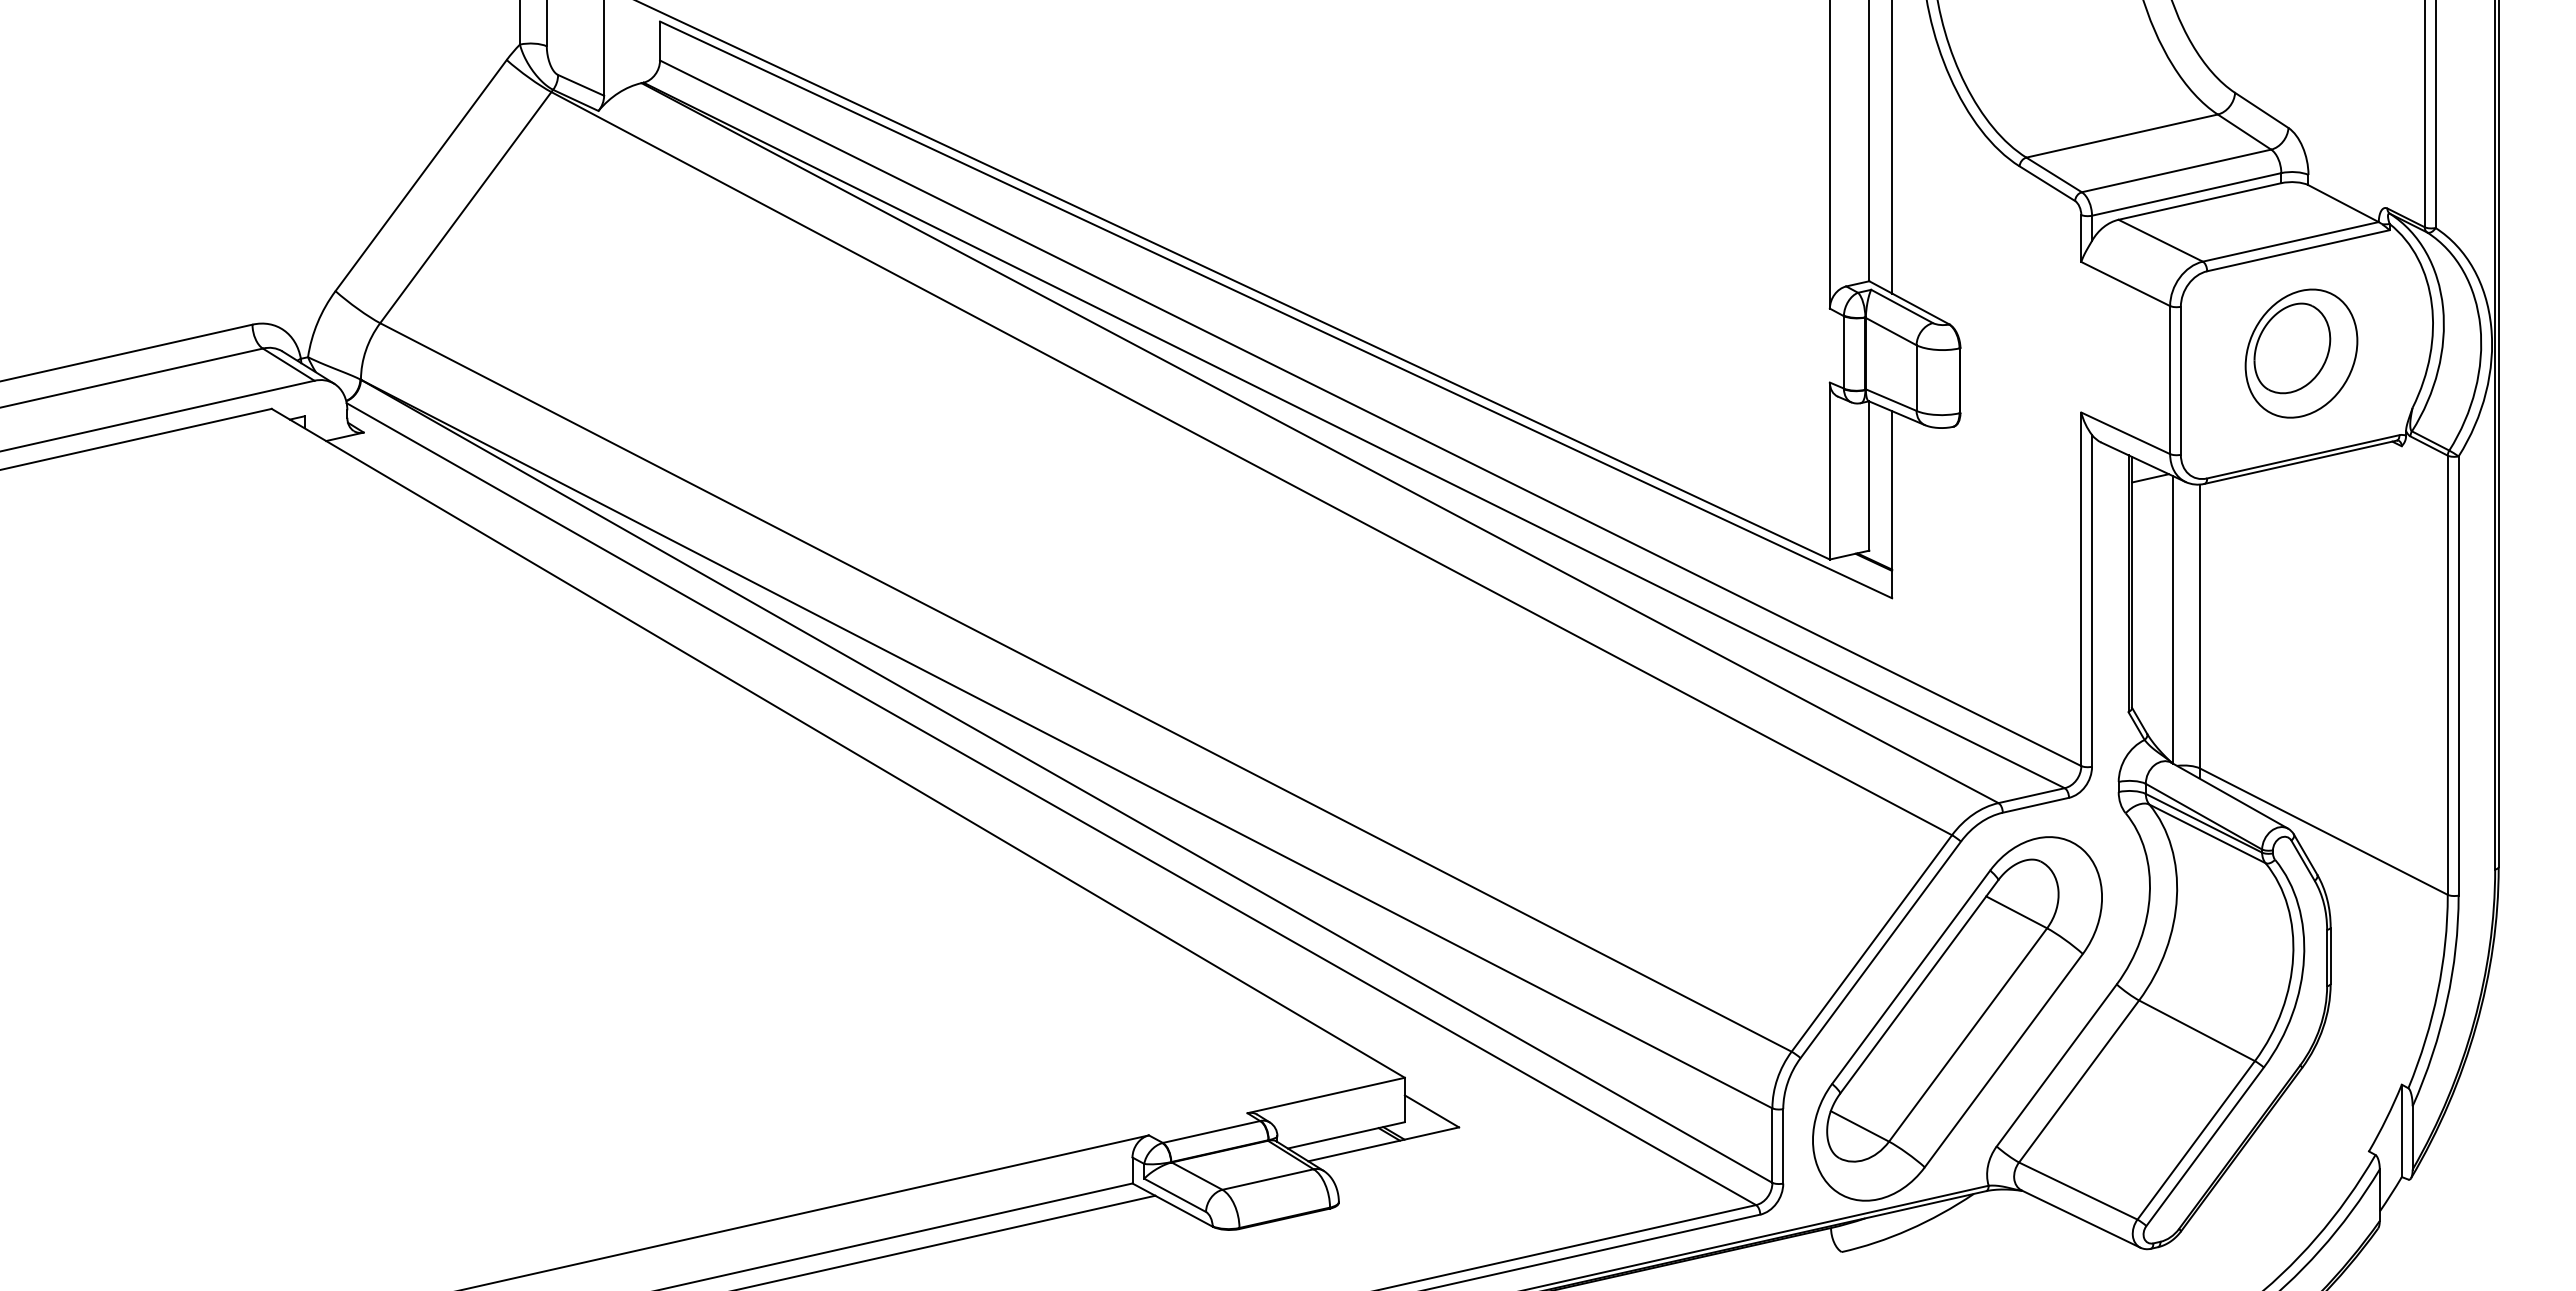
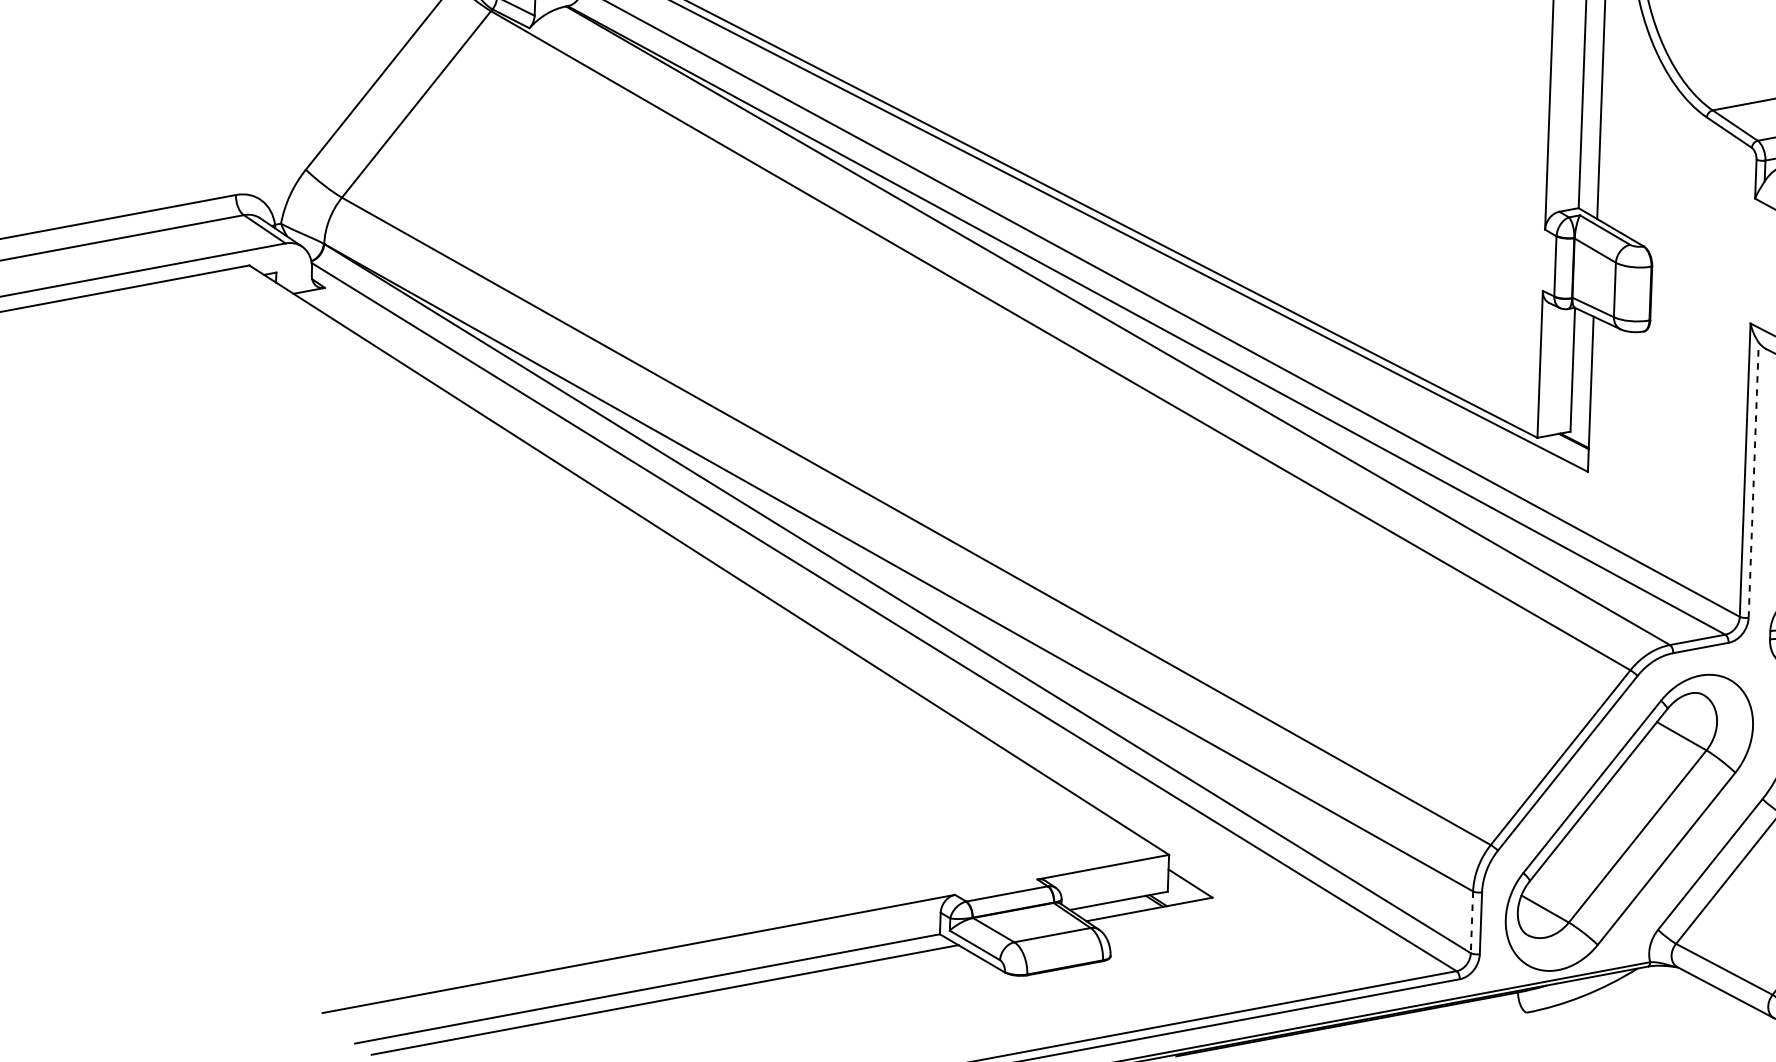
line: (2092, 600) -> (1754, 479), solid -> dashed
line: (1772, 1146) -> (1472, 923), solid -> dashed

